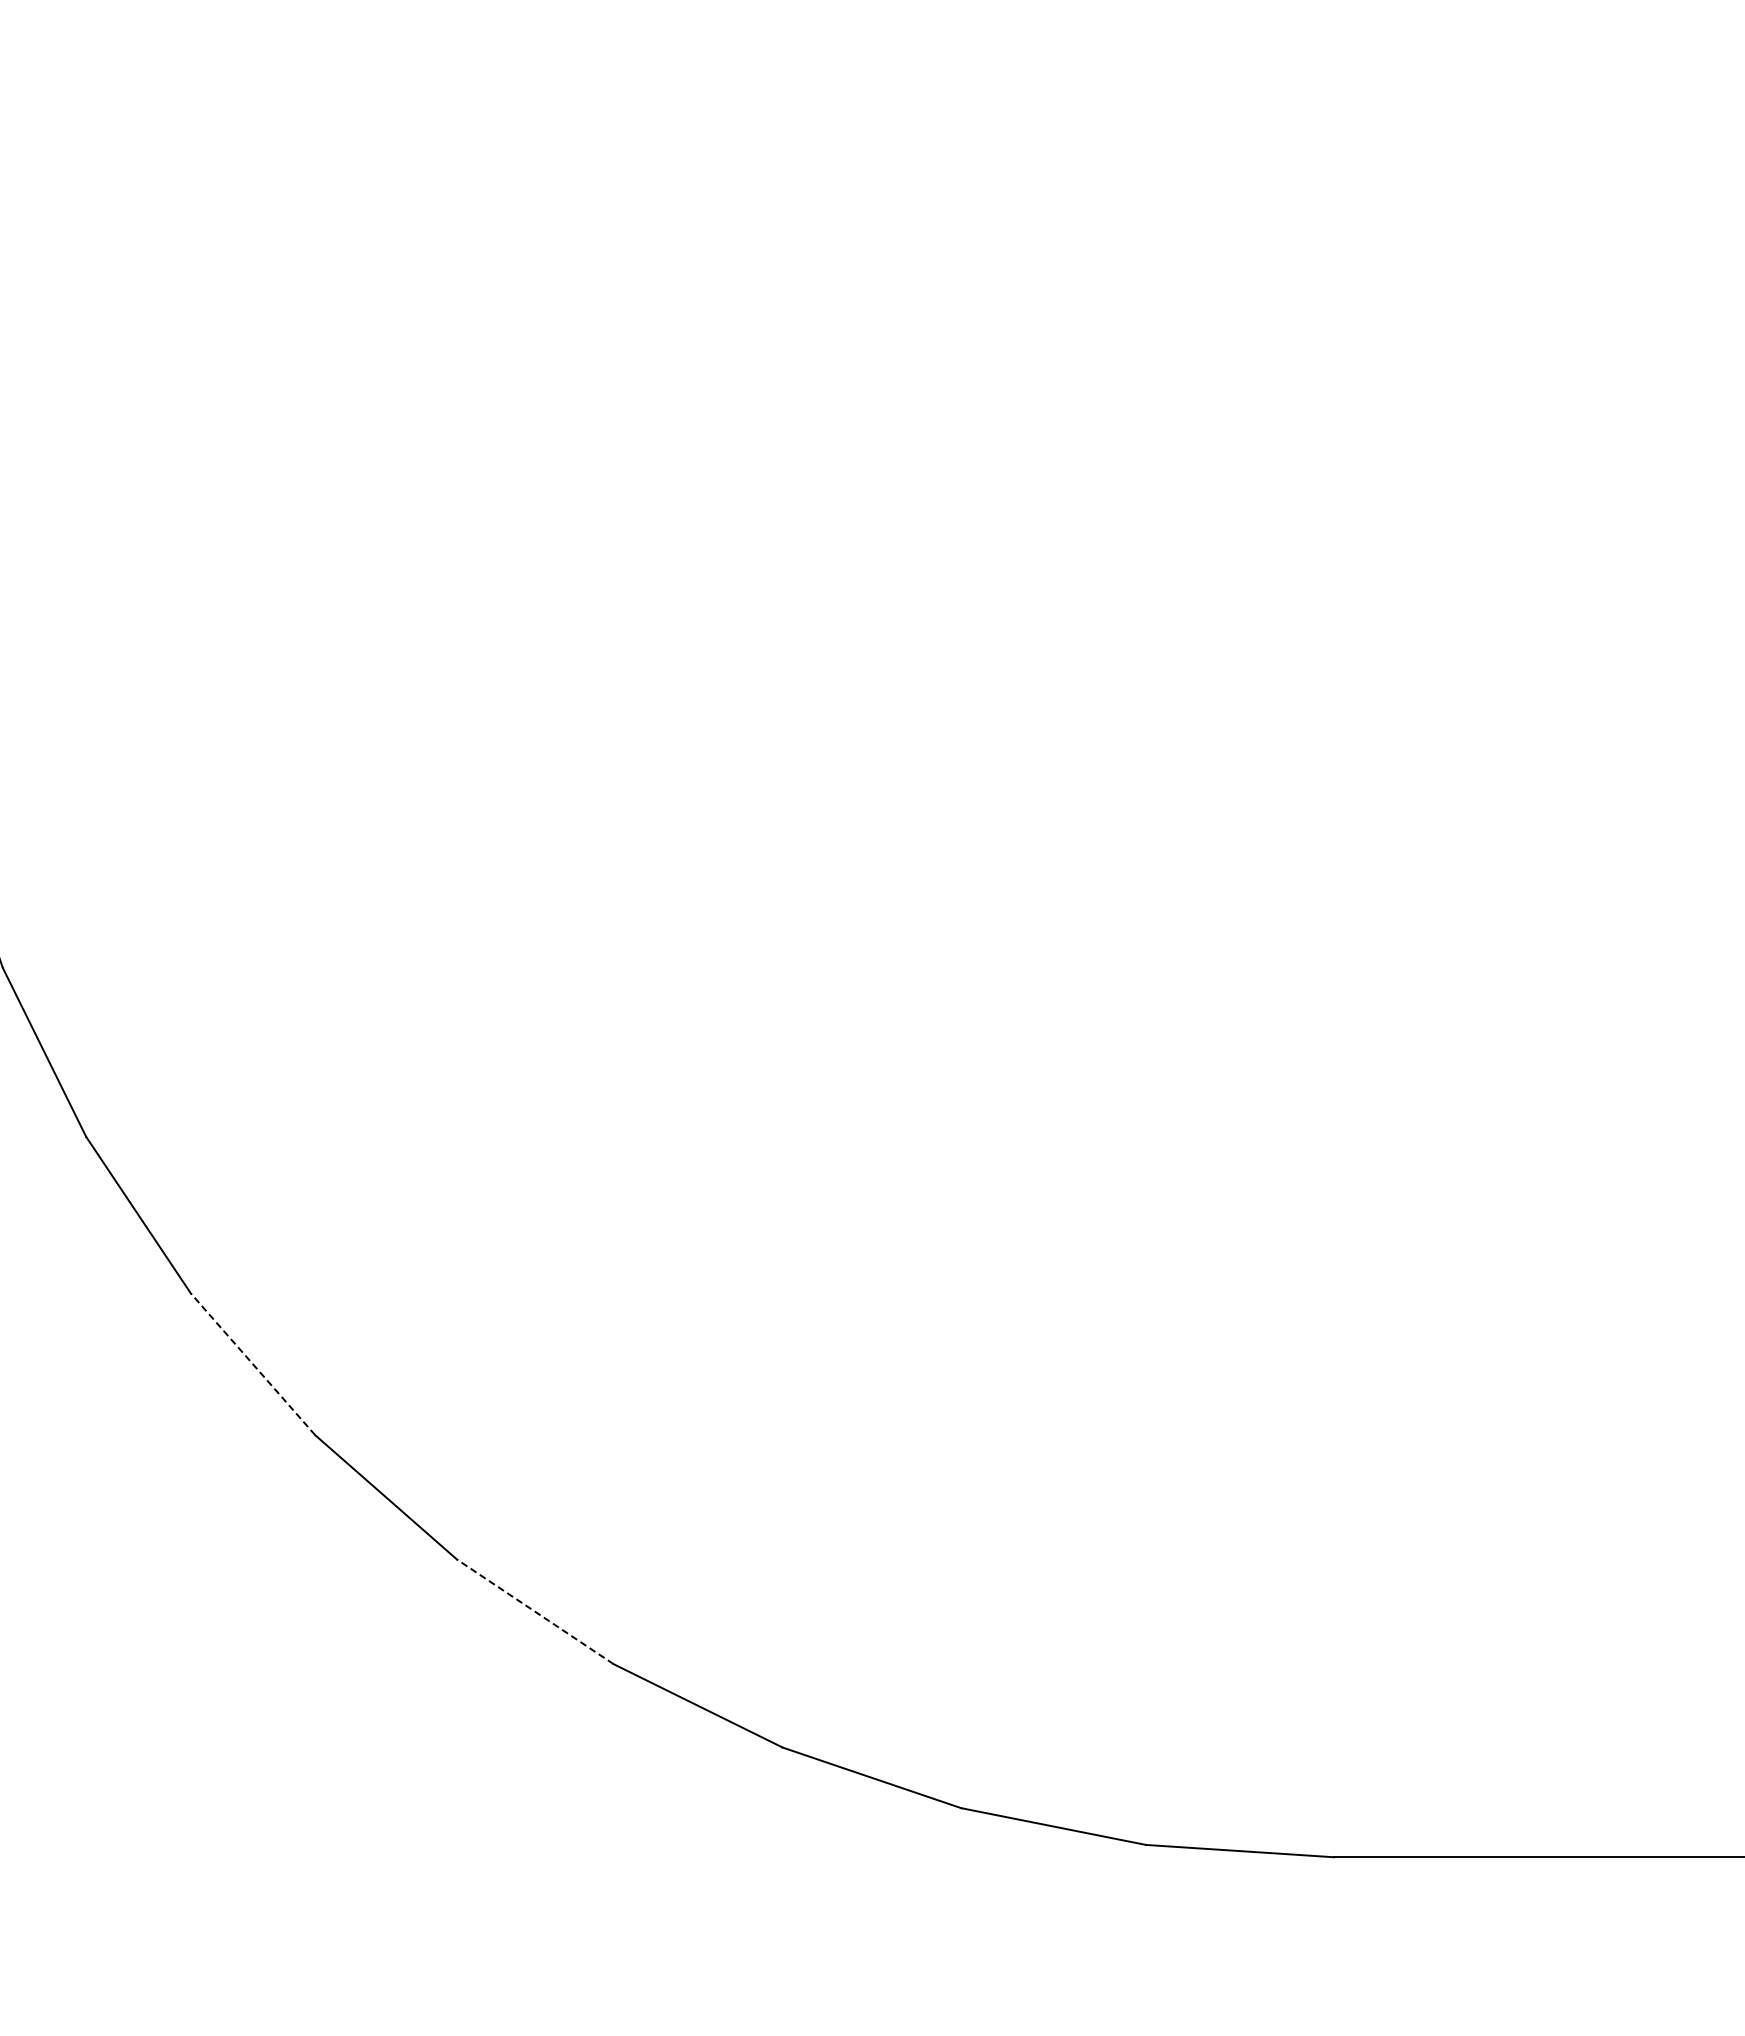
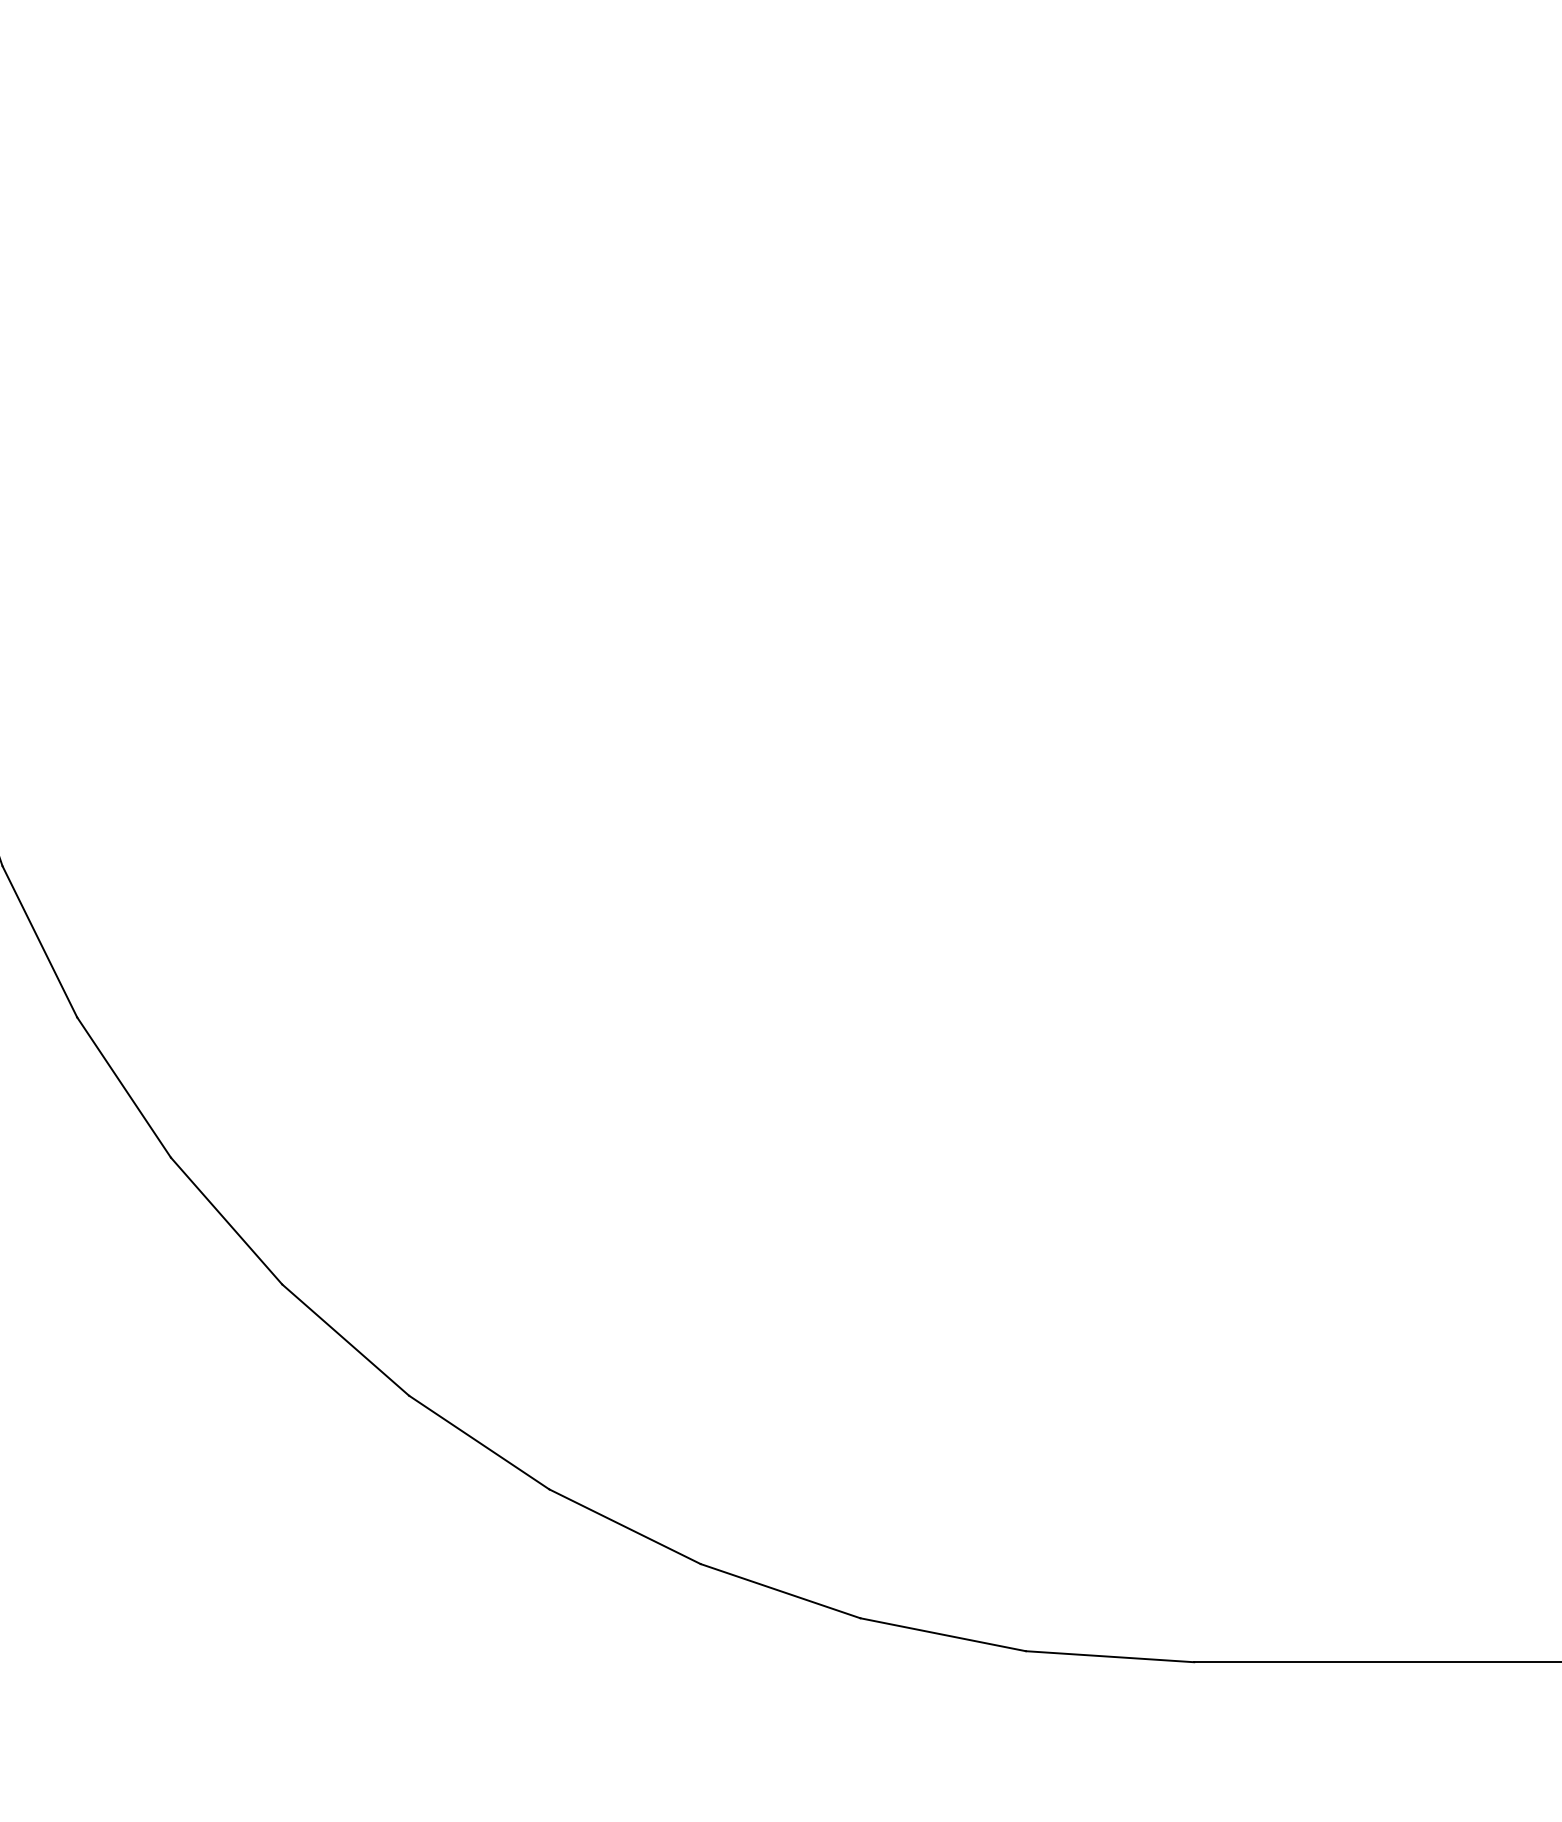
line: (252, 1364) -> (226, 1221), dashed -> solid
line: (534, 1611) -> (478, 1442), dashed -> solid

